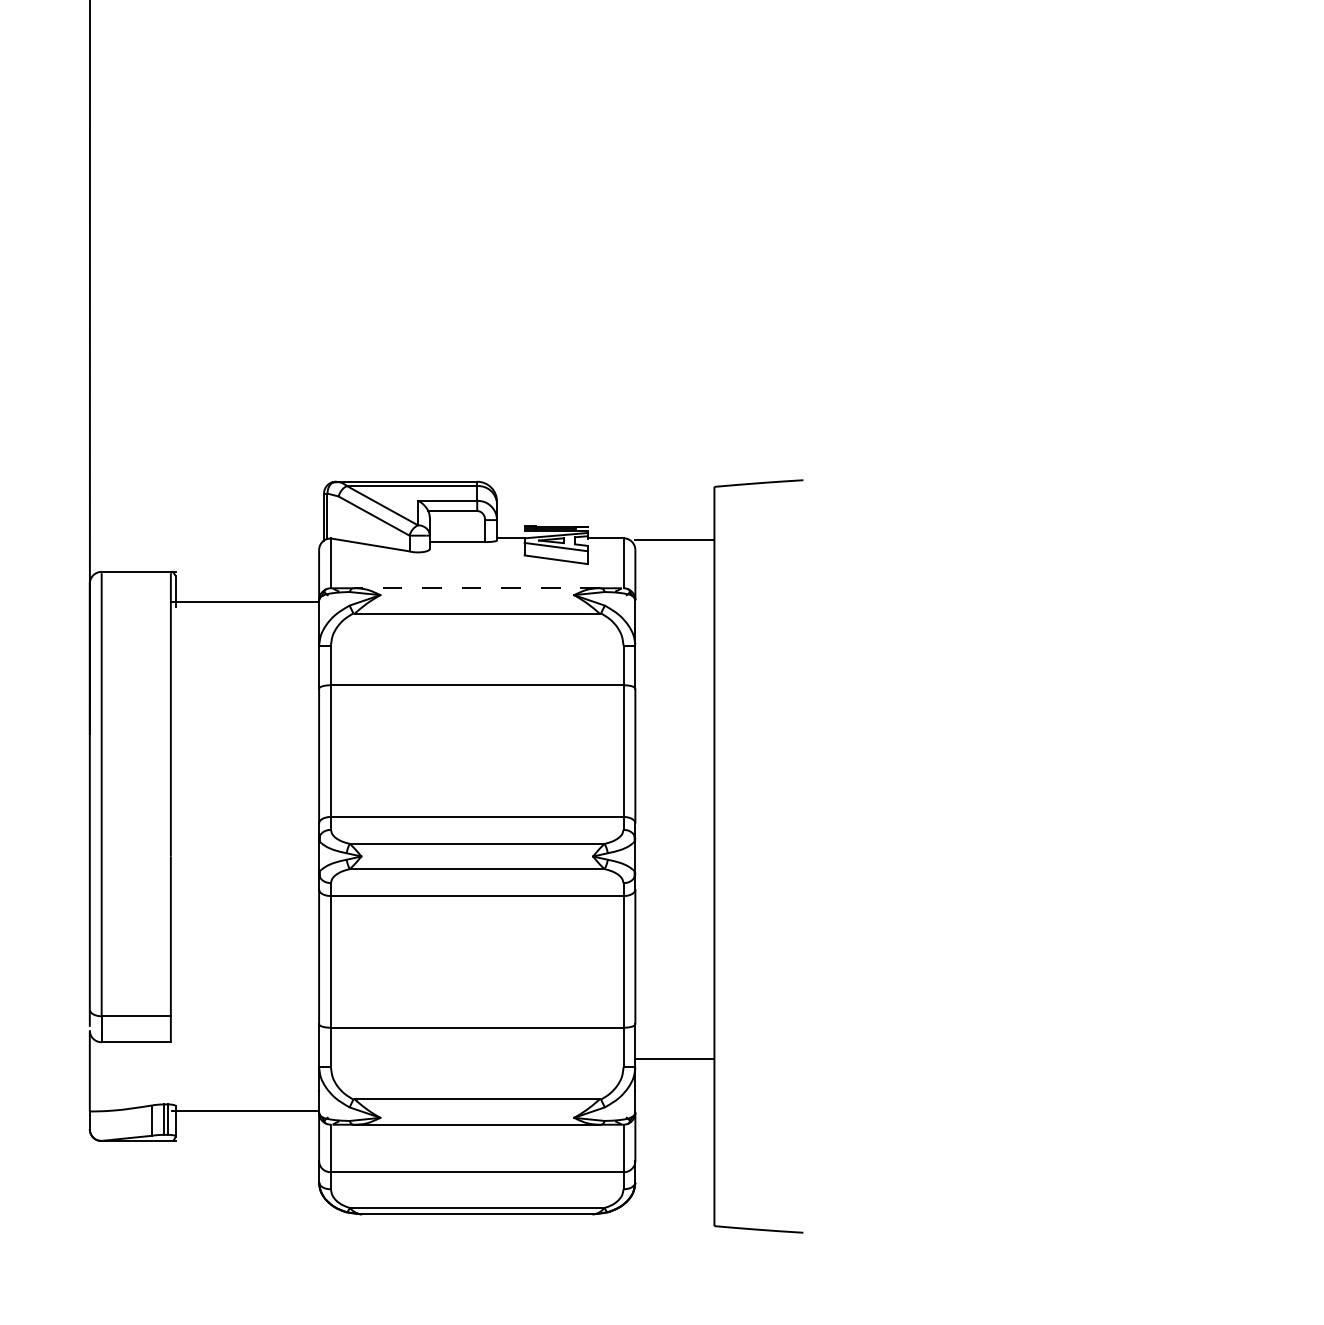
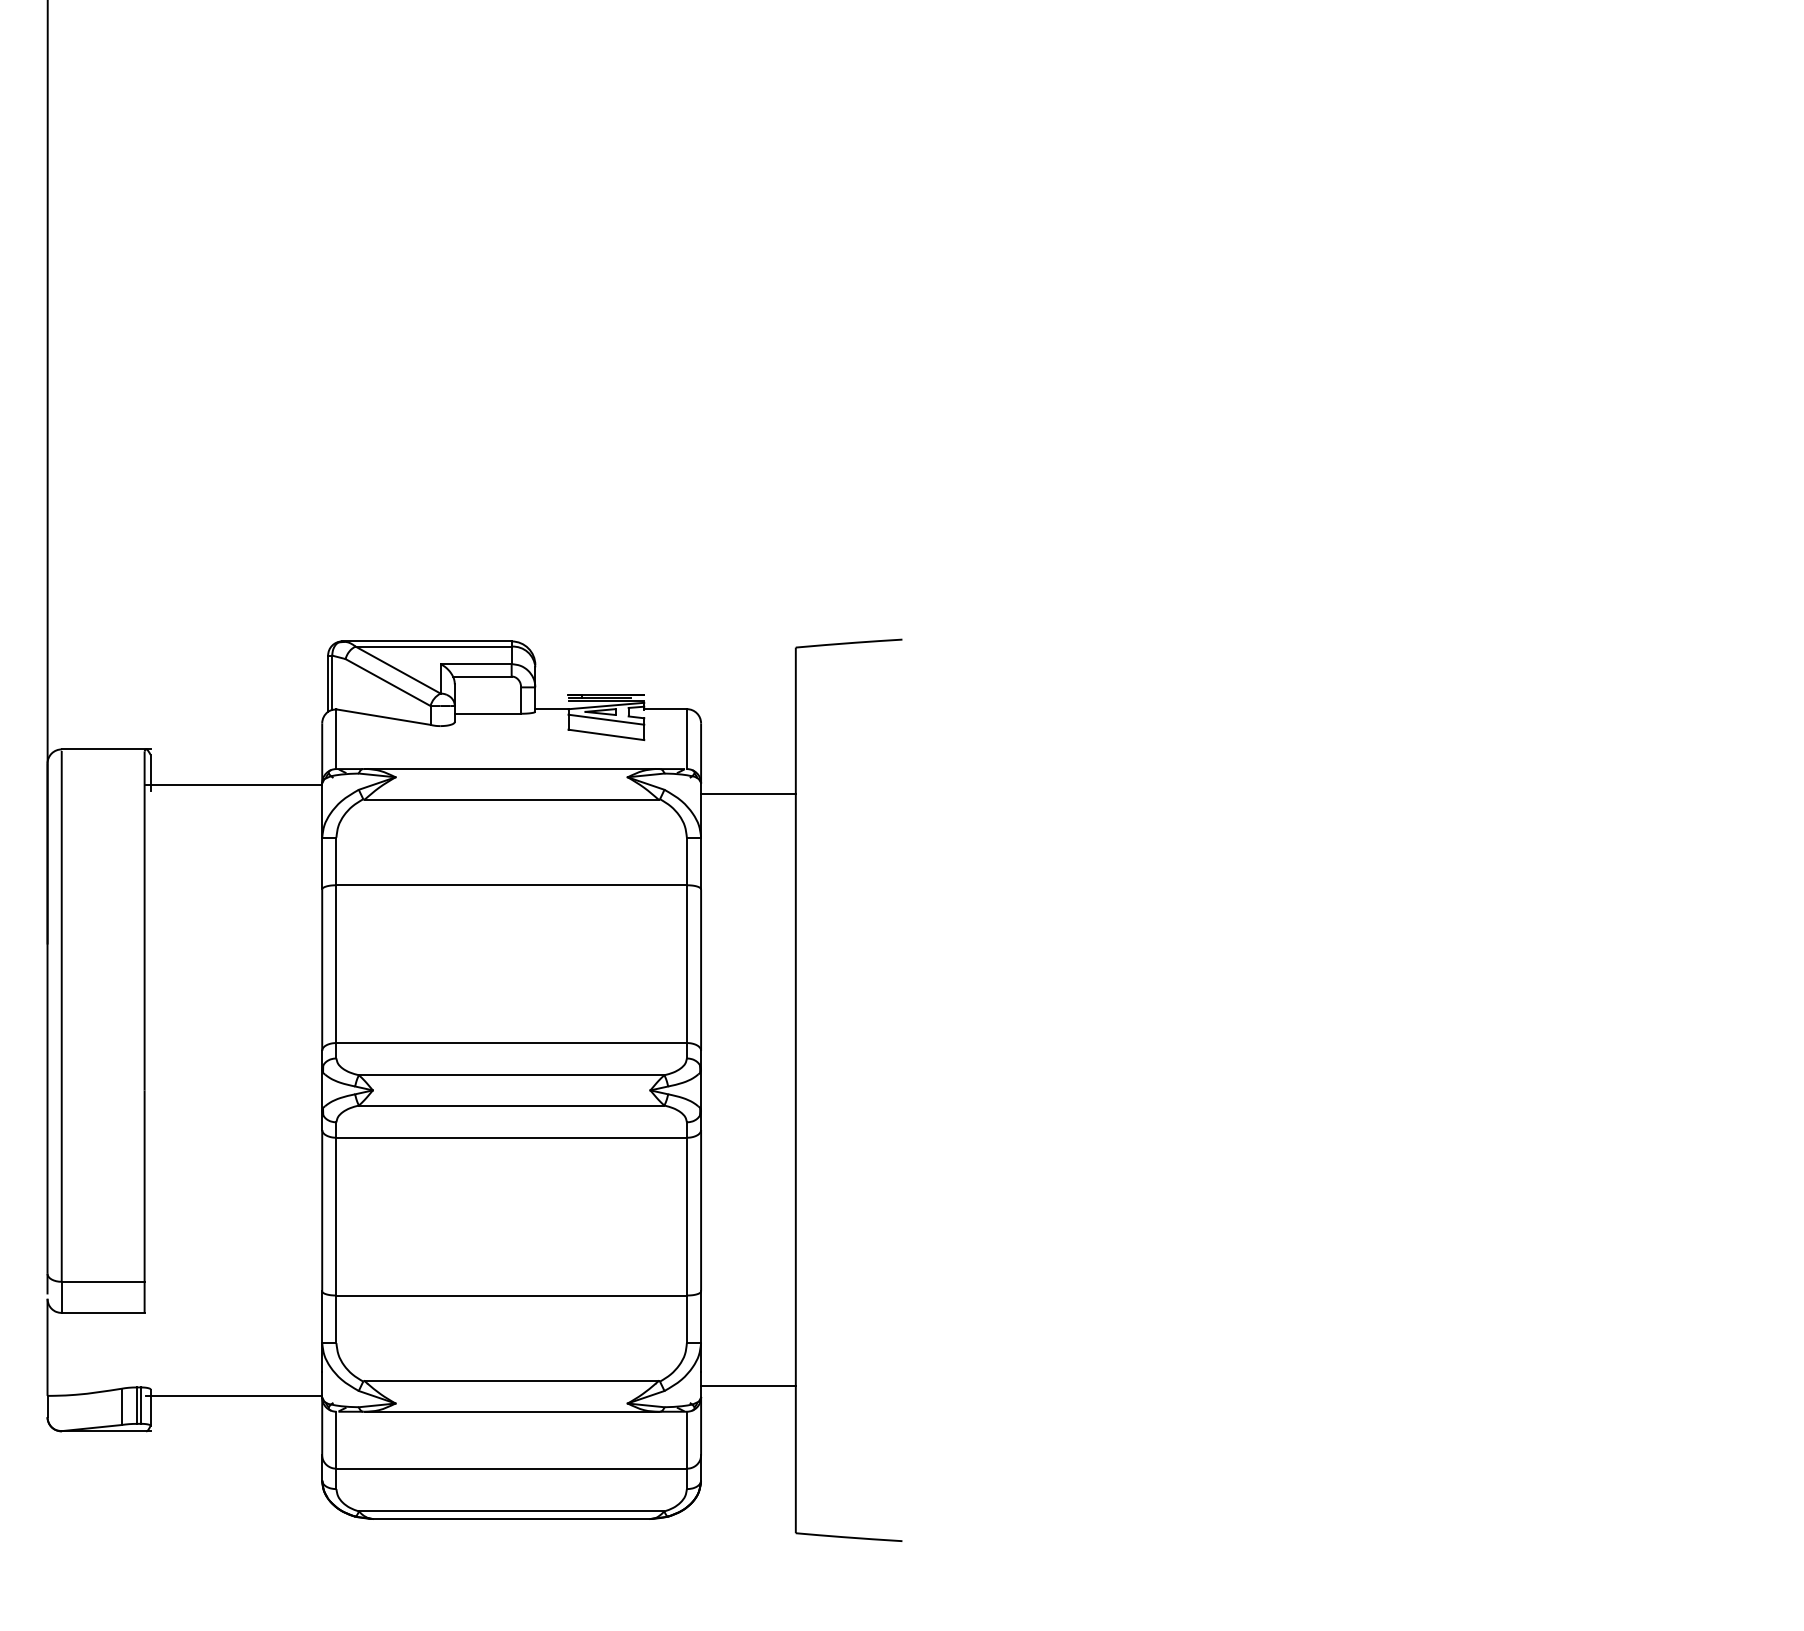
line: (674, 540) -> (748, 794), moved
line: (477, 587) -> (511, 768), dashed -> solid
line: (674, 1059) -> (748, 1386), moved

